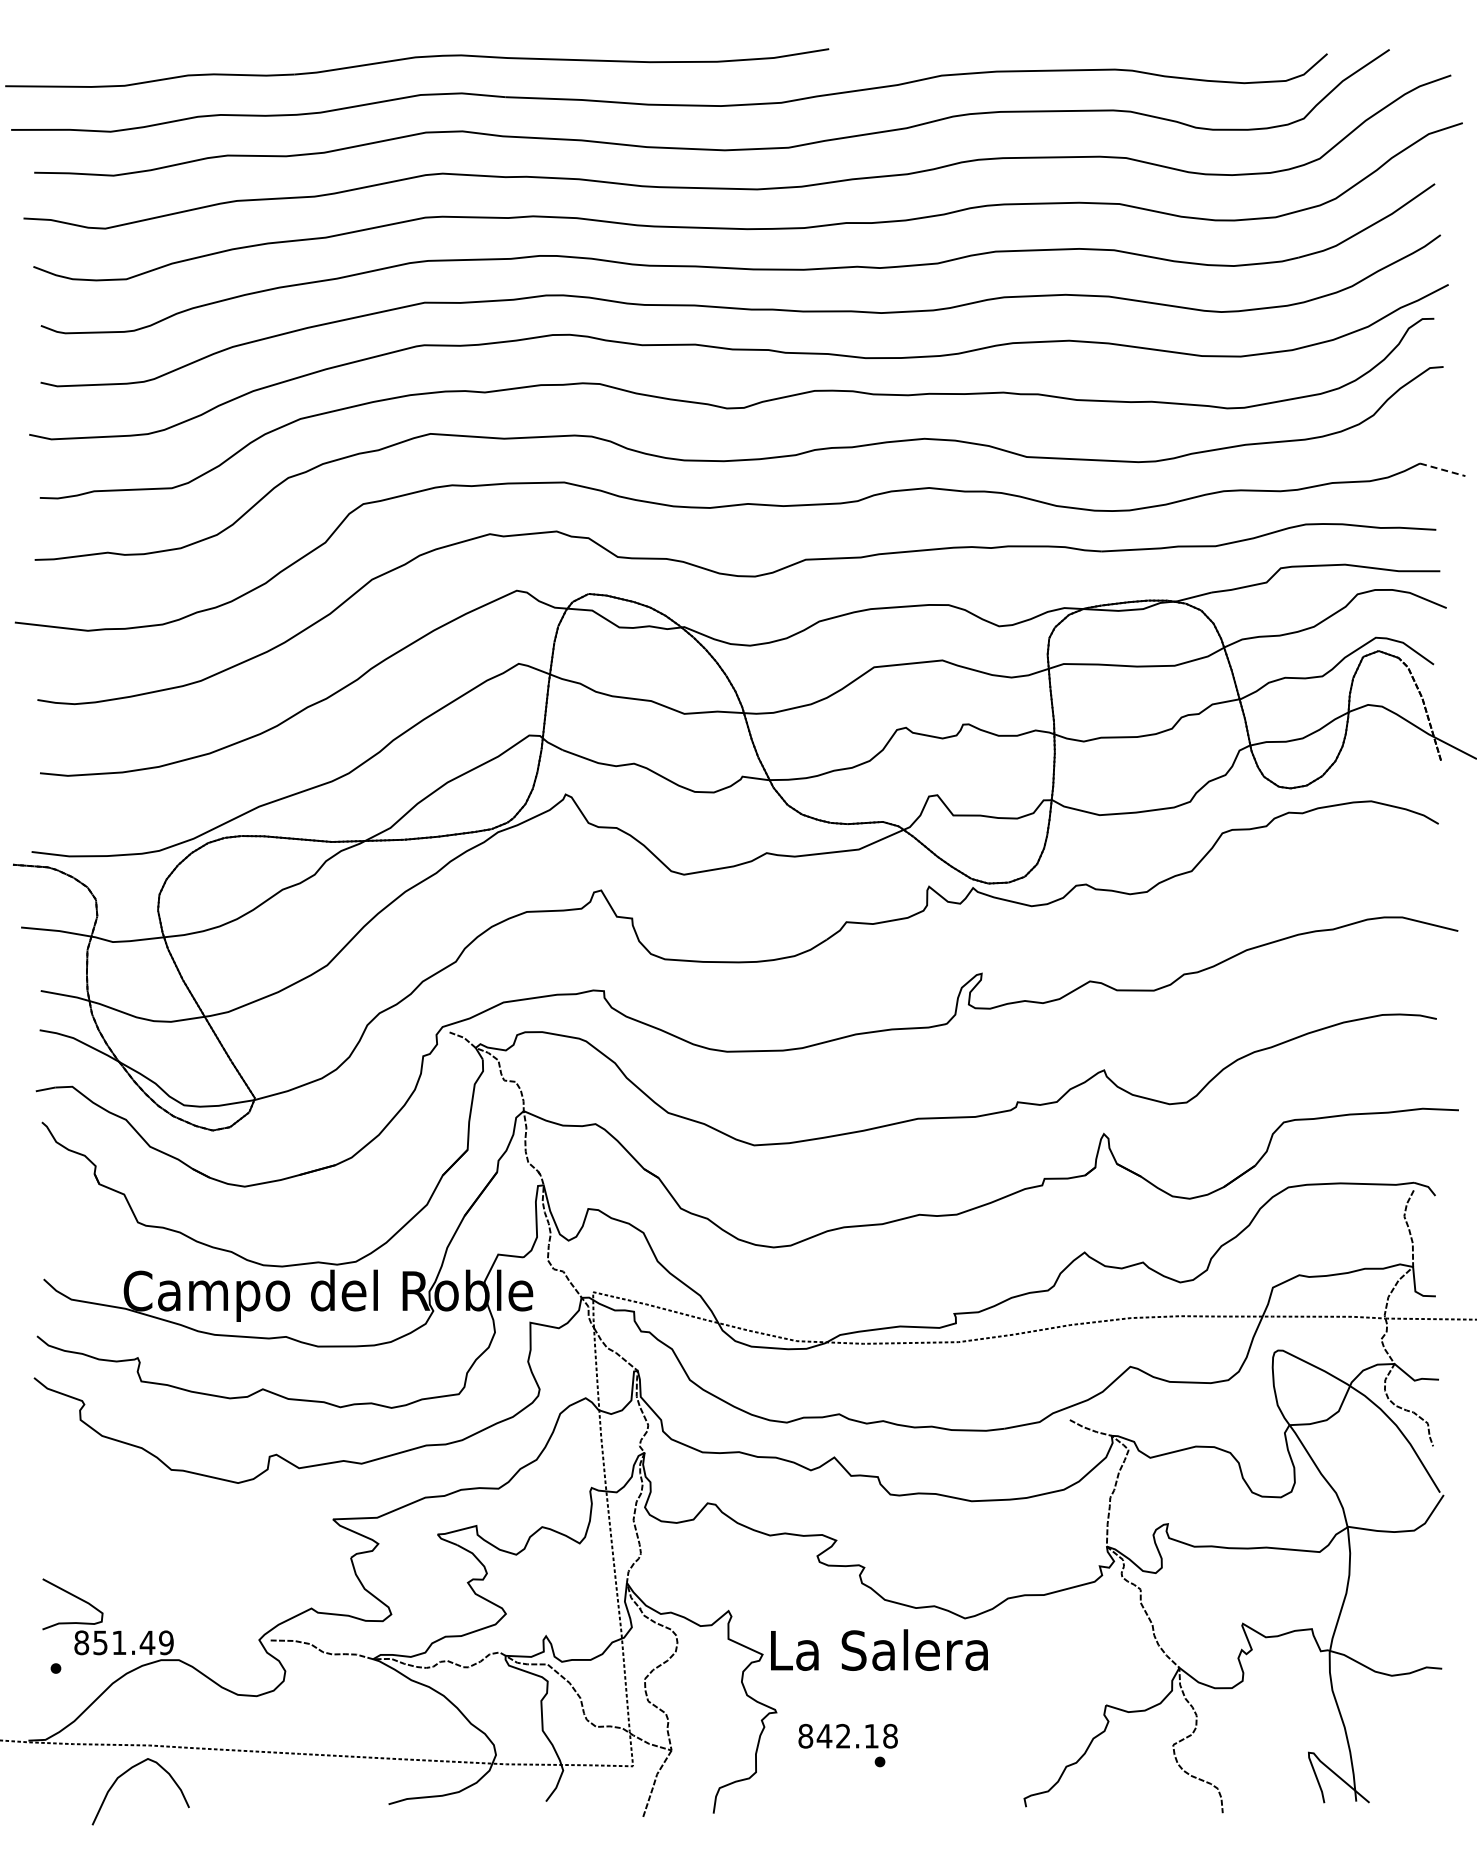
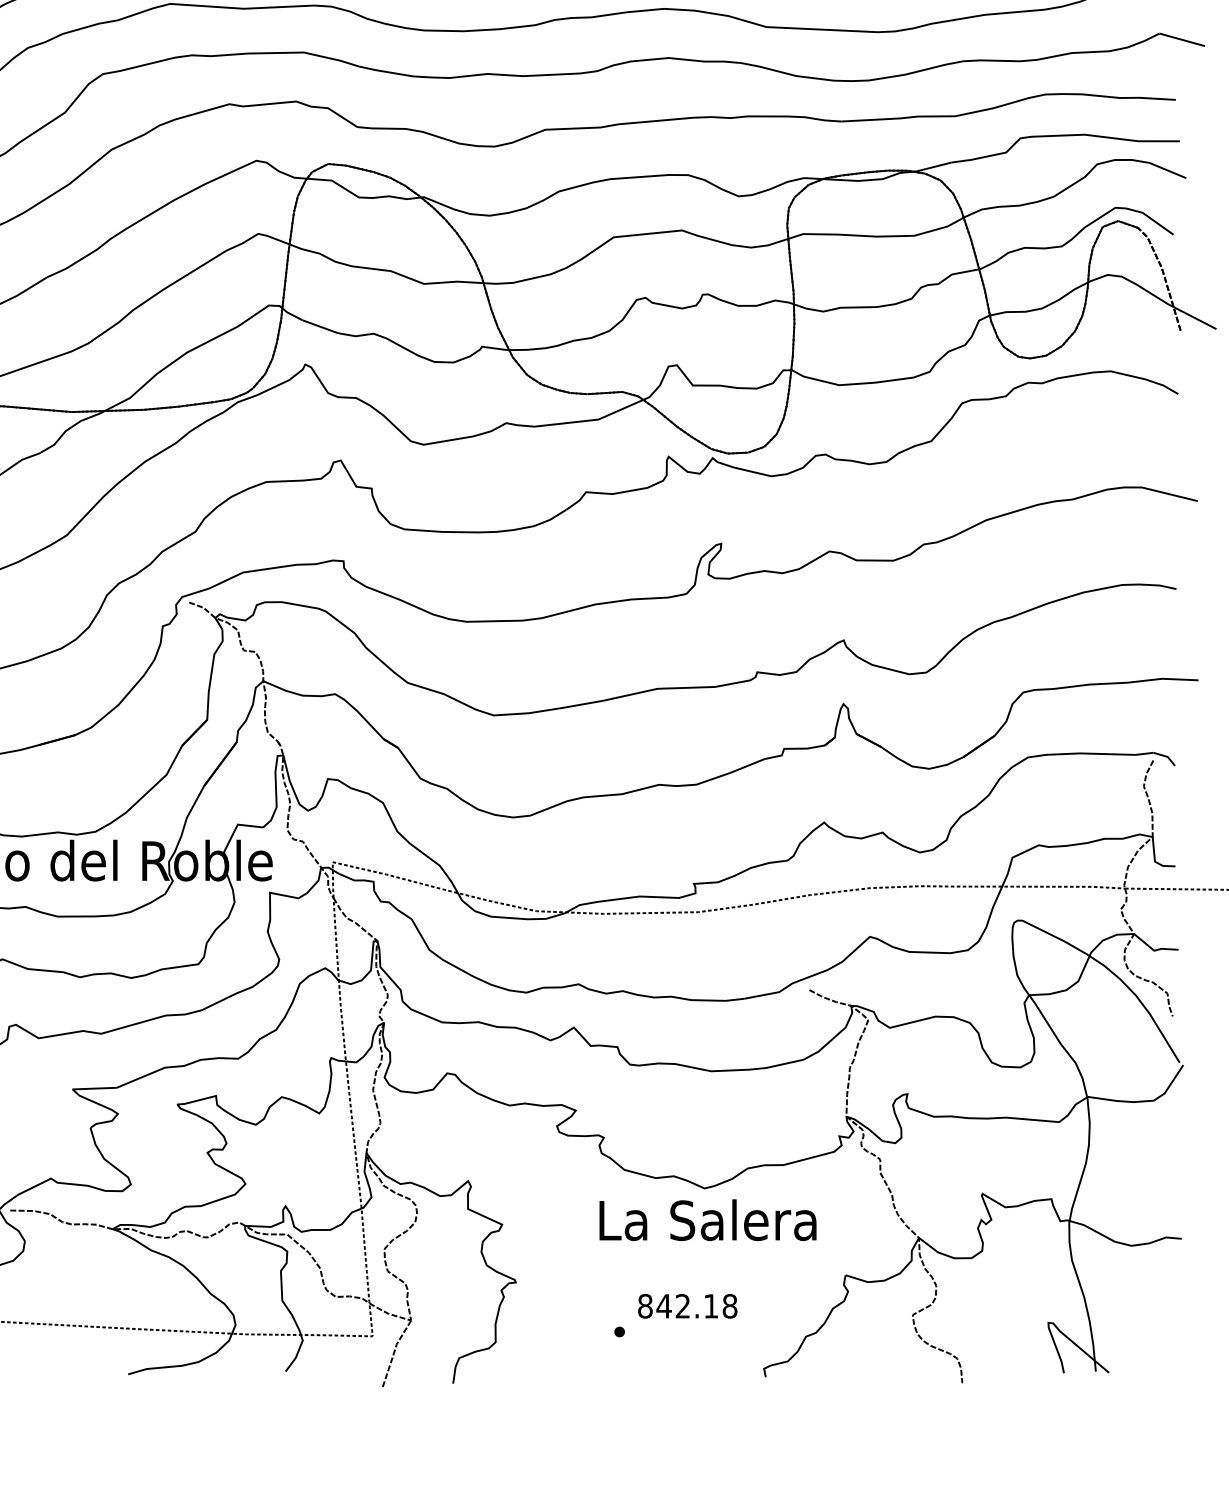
line: (1442, 469) -> (1182, 39), dashed -> solid
text: (879, 1649) -> (708, 1219), moved
text: (847, 1735) -> (687, 1305), moved

